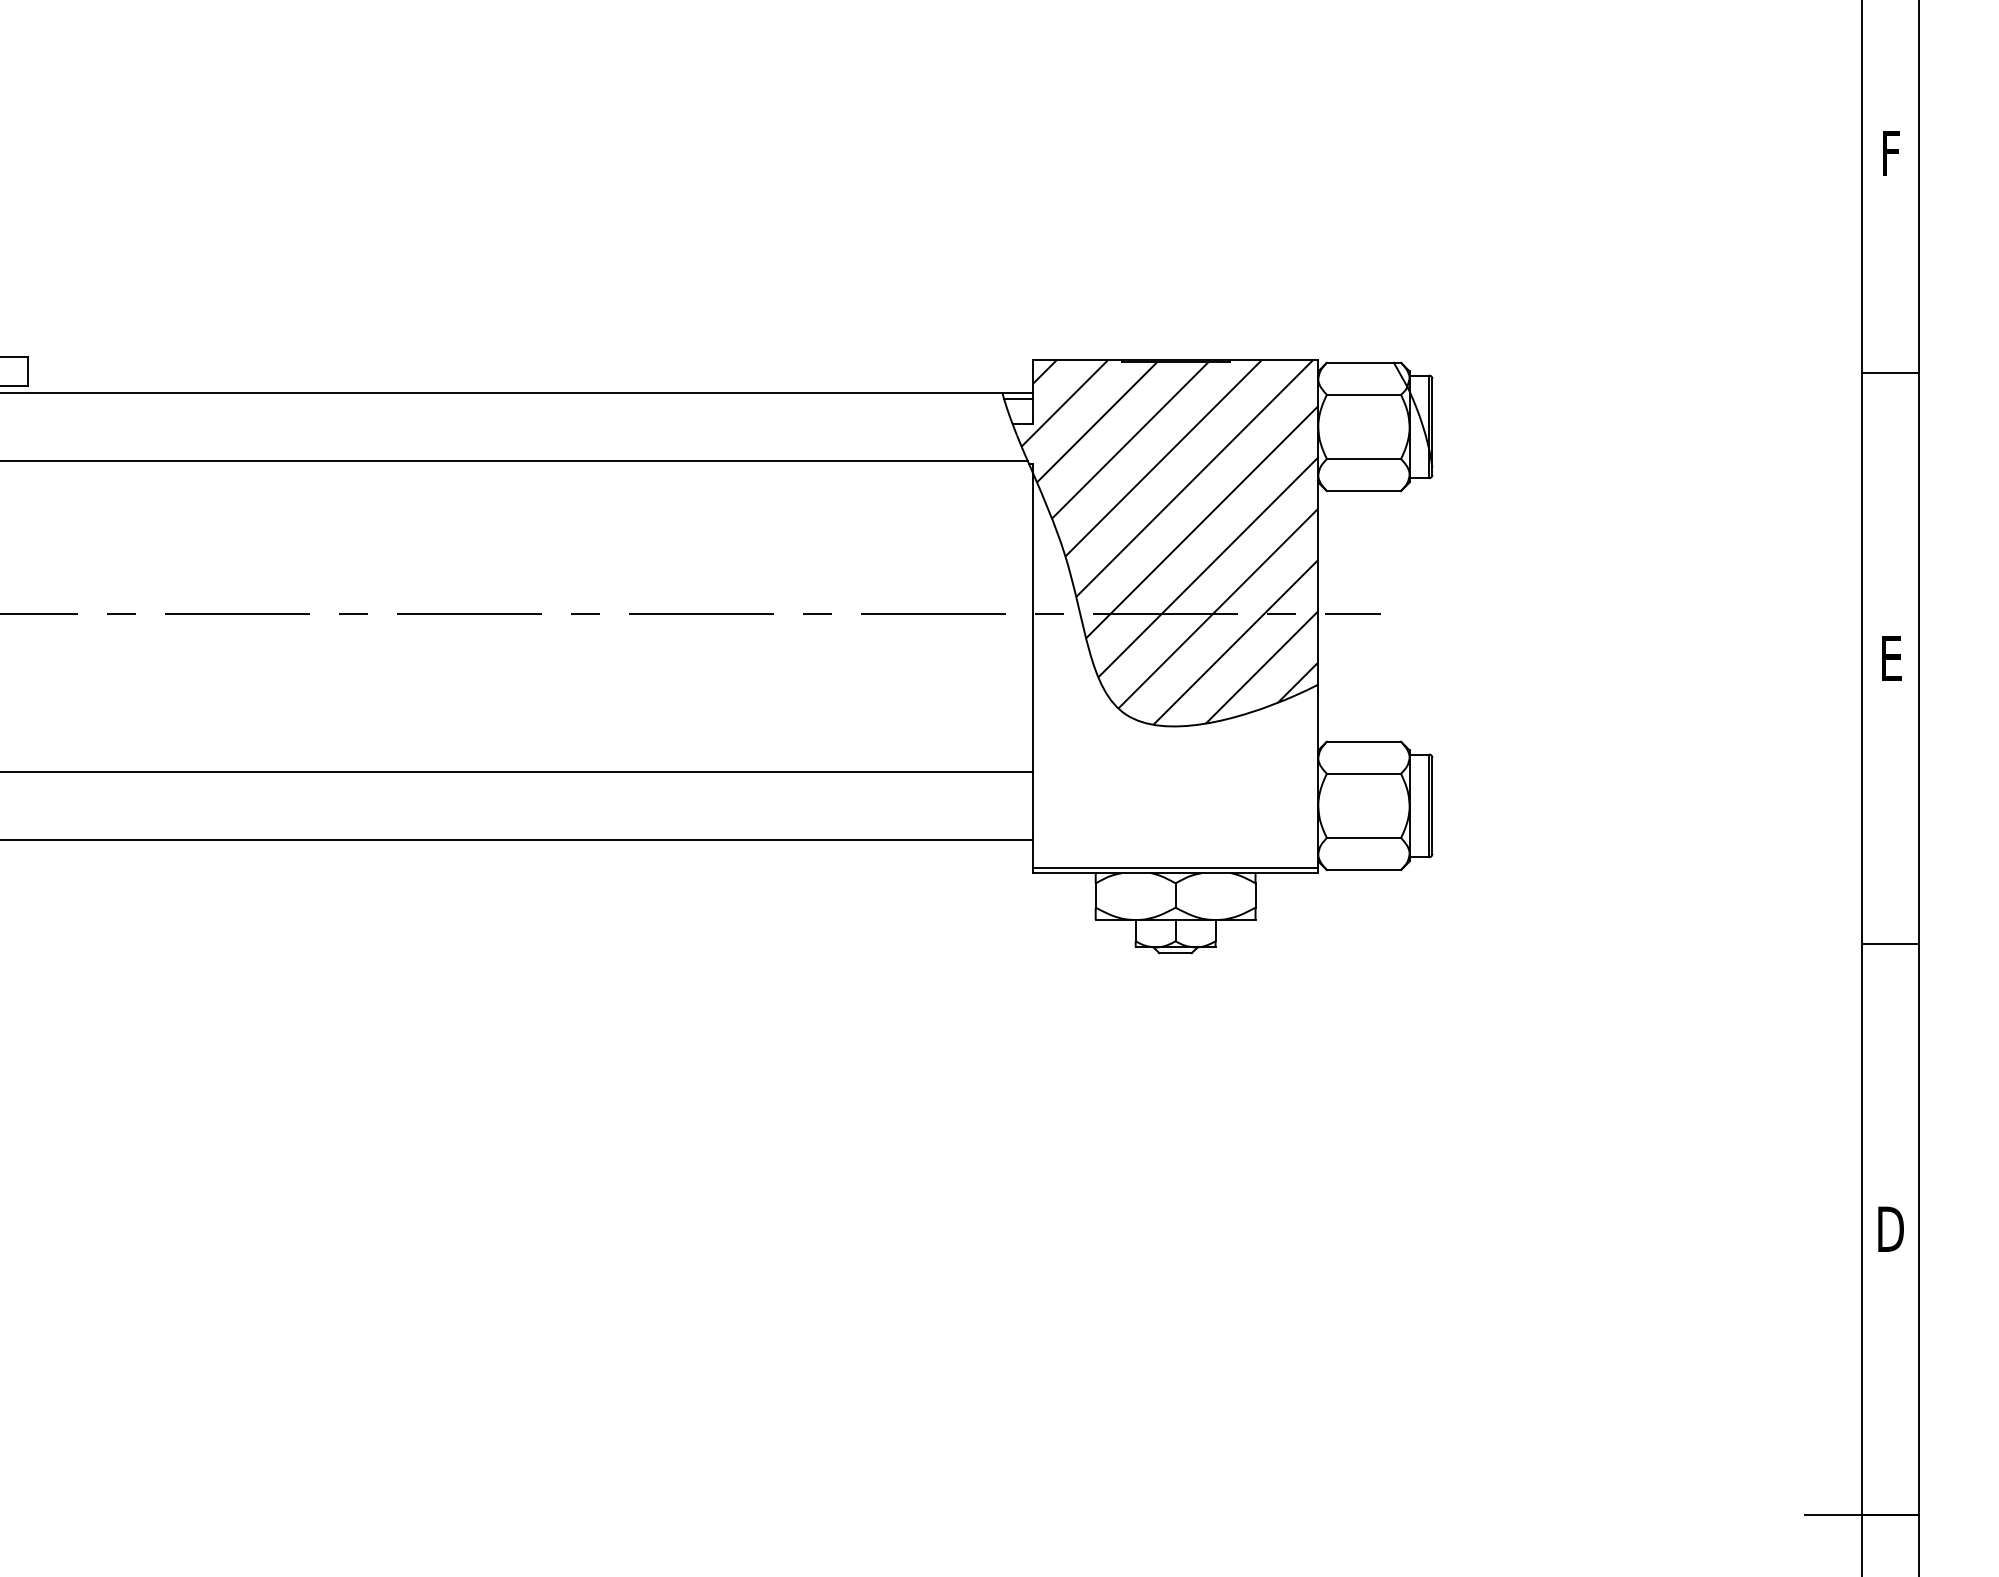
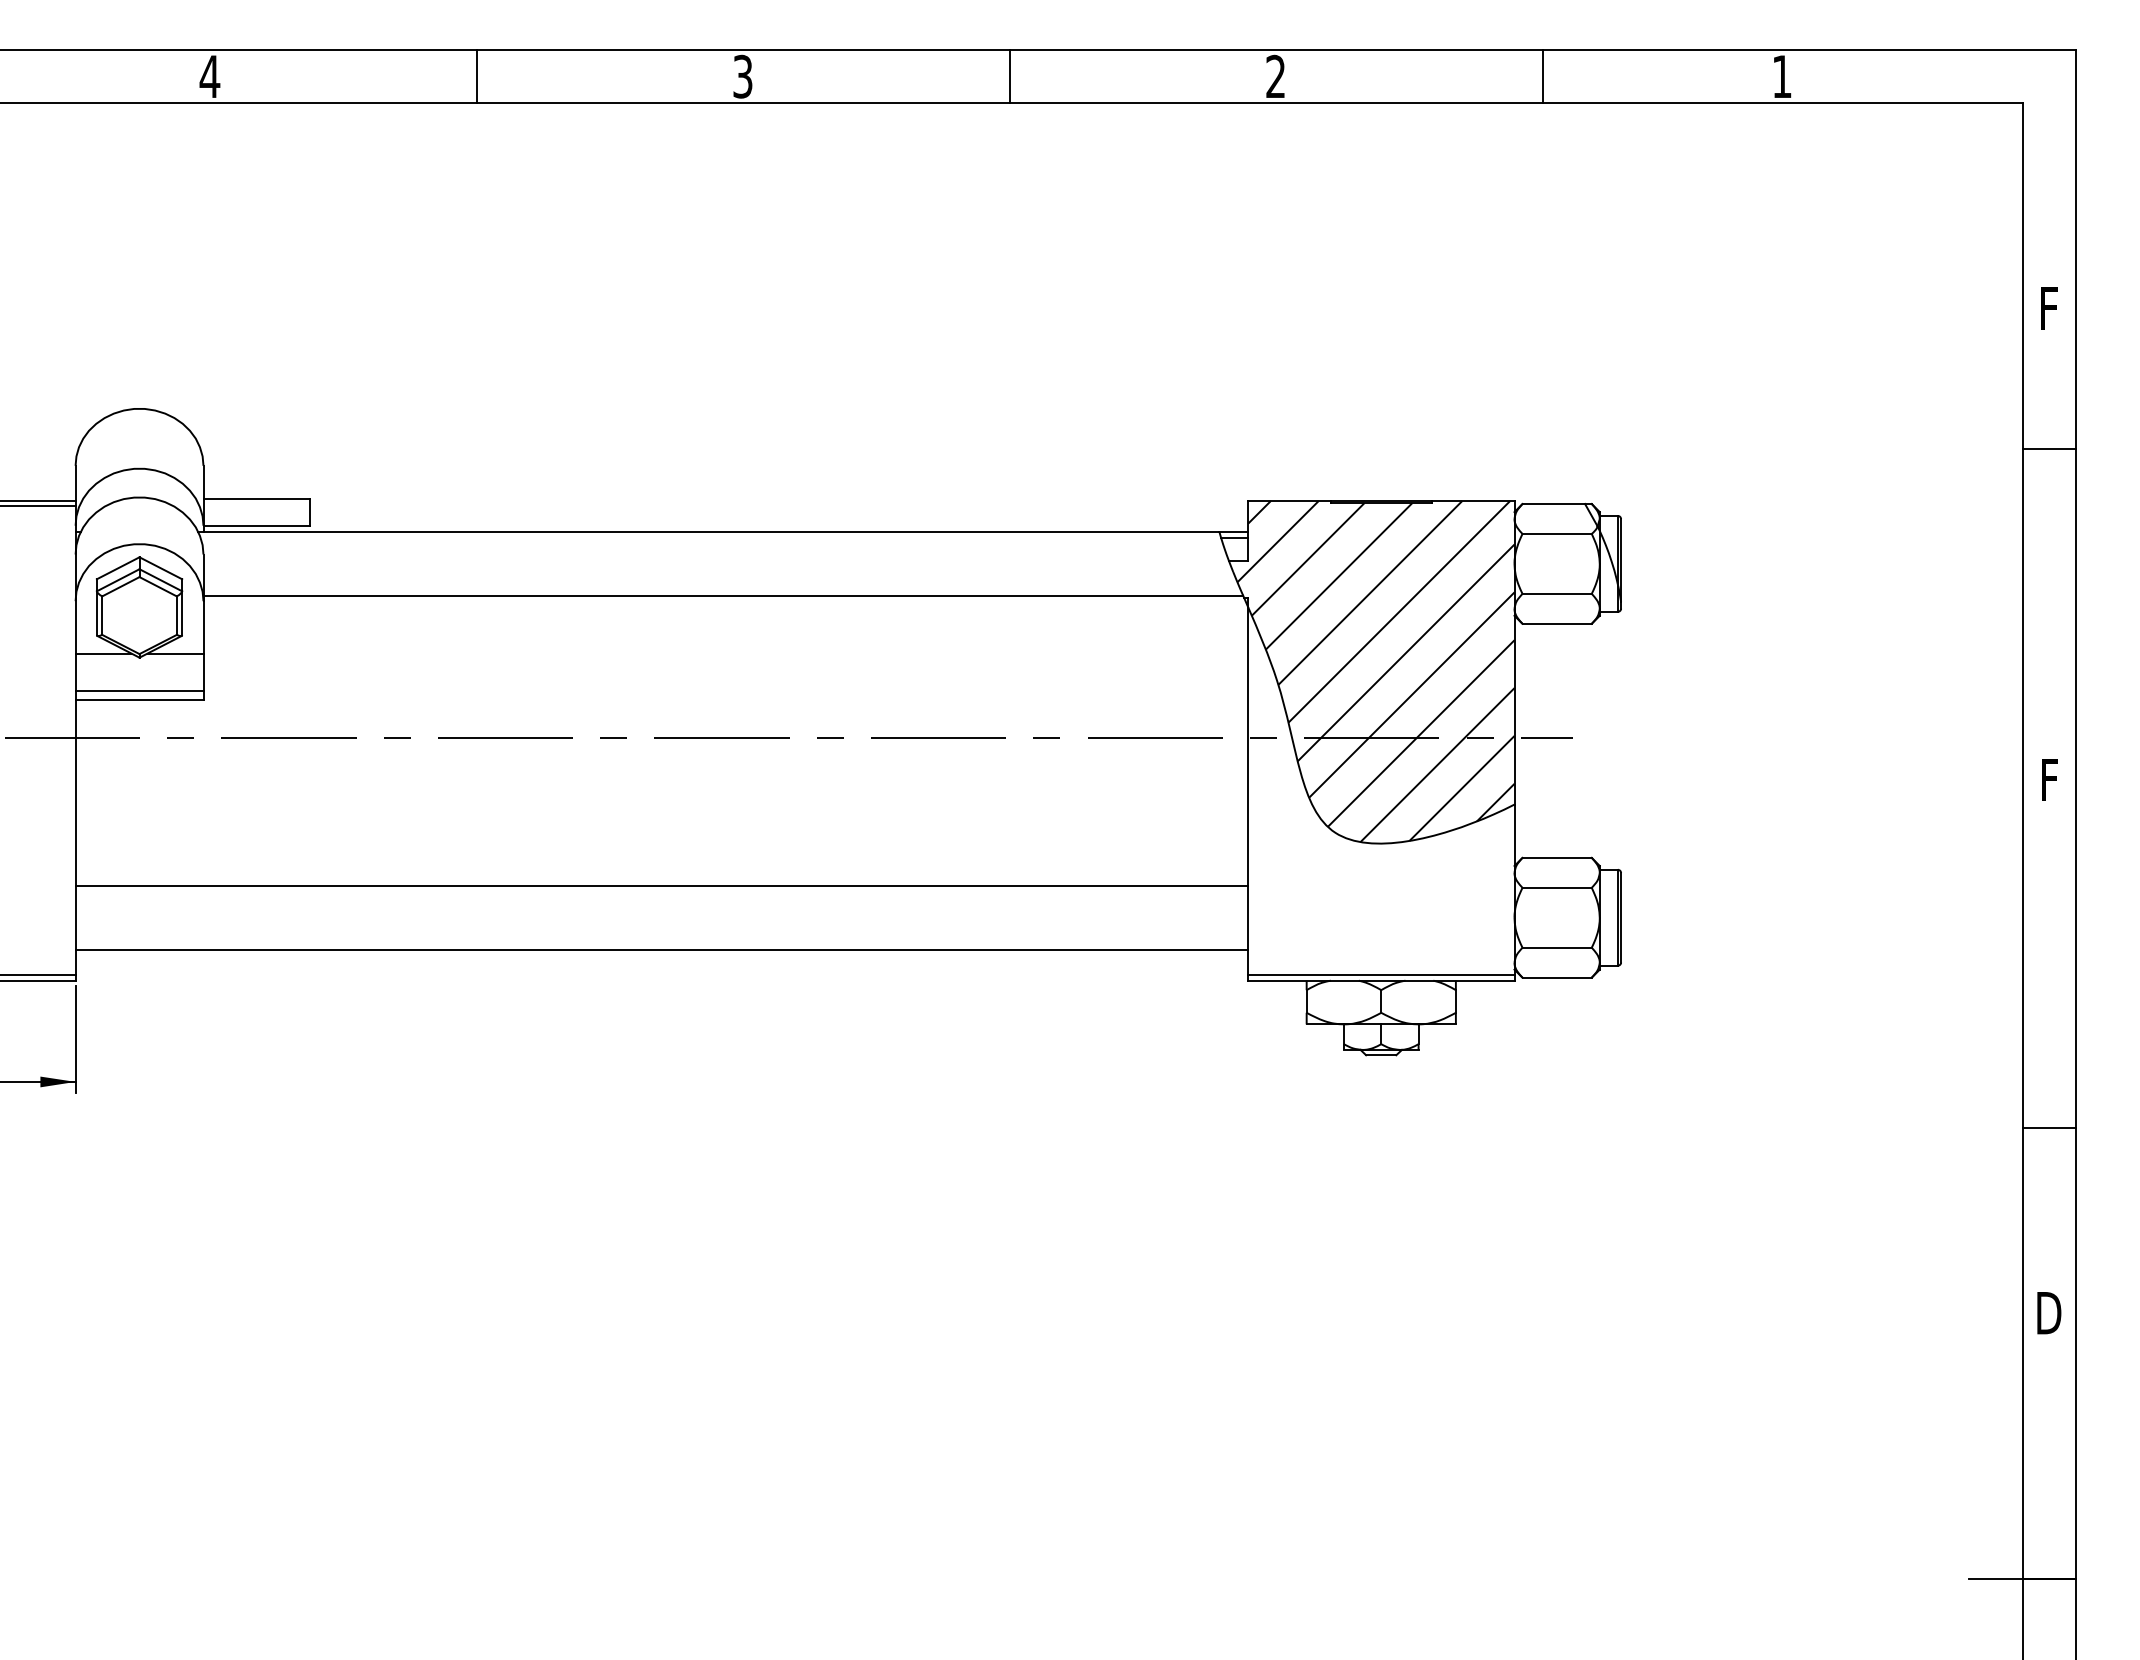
line: (1890, 372) -> (2048, 448), moved
text: (1891, 657) -> (2049, 779), E -> F
line: (1890, 943) -> (2048, 1127), moved

